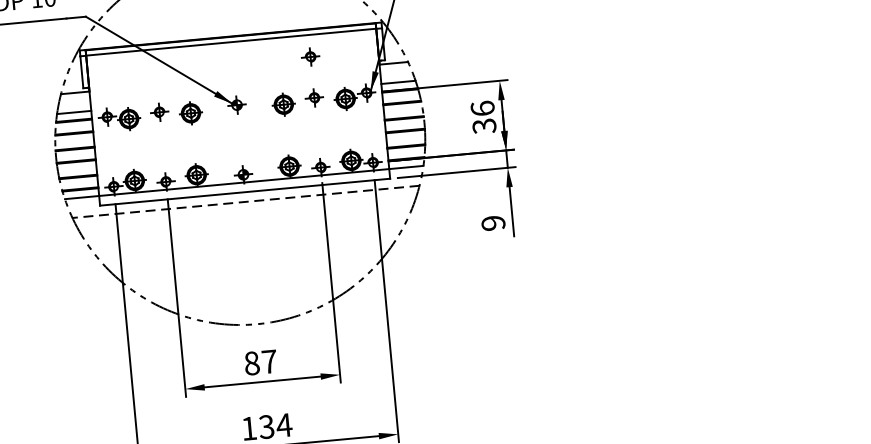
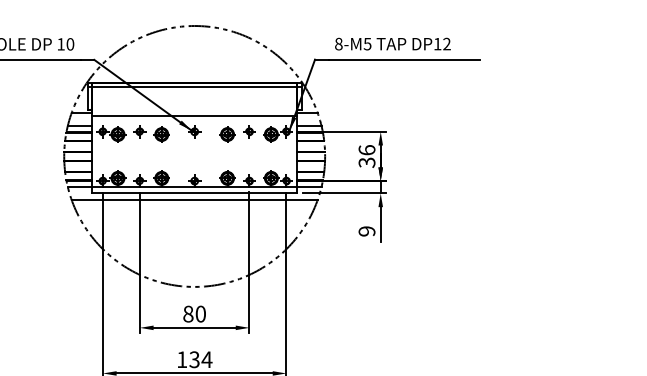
part: (310, 56) -> (249, 102), removed
line: (234, 83) -> (194, 116), added
line: (245, 202) -> (194, 200), dashed -> solid
text: (269, 360) -> (200, 313), 87 -> 80

